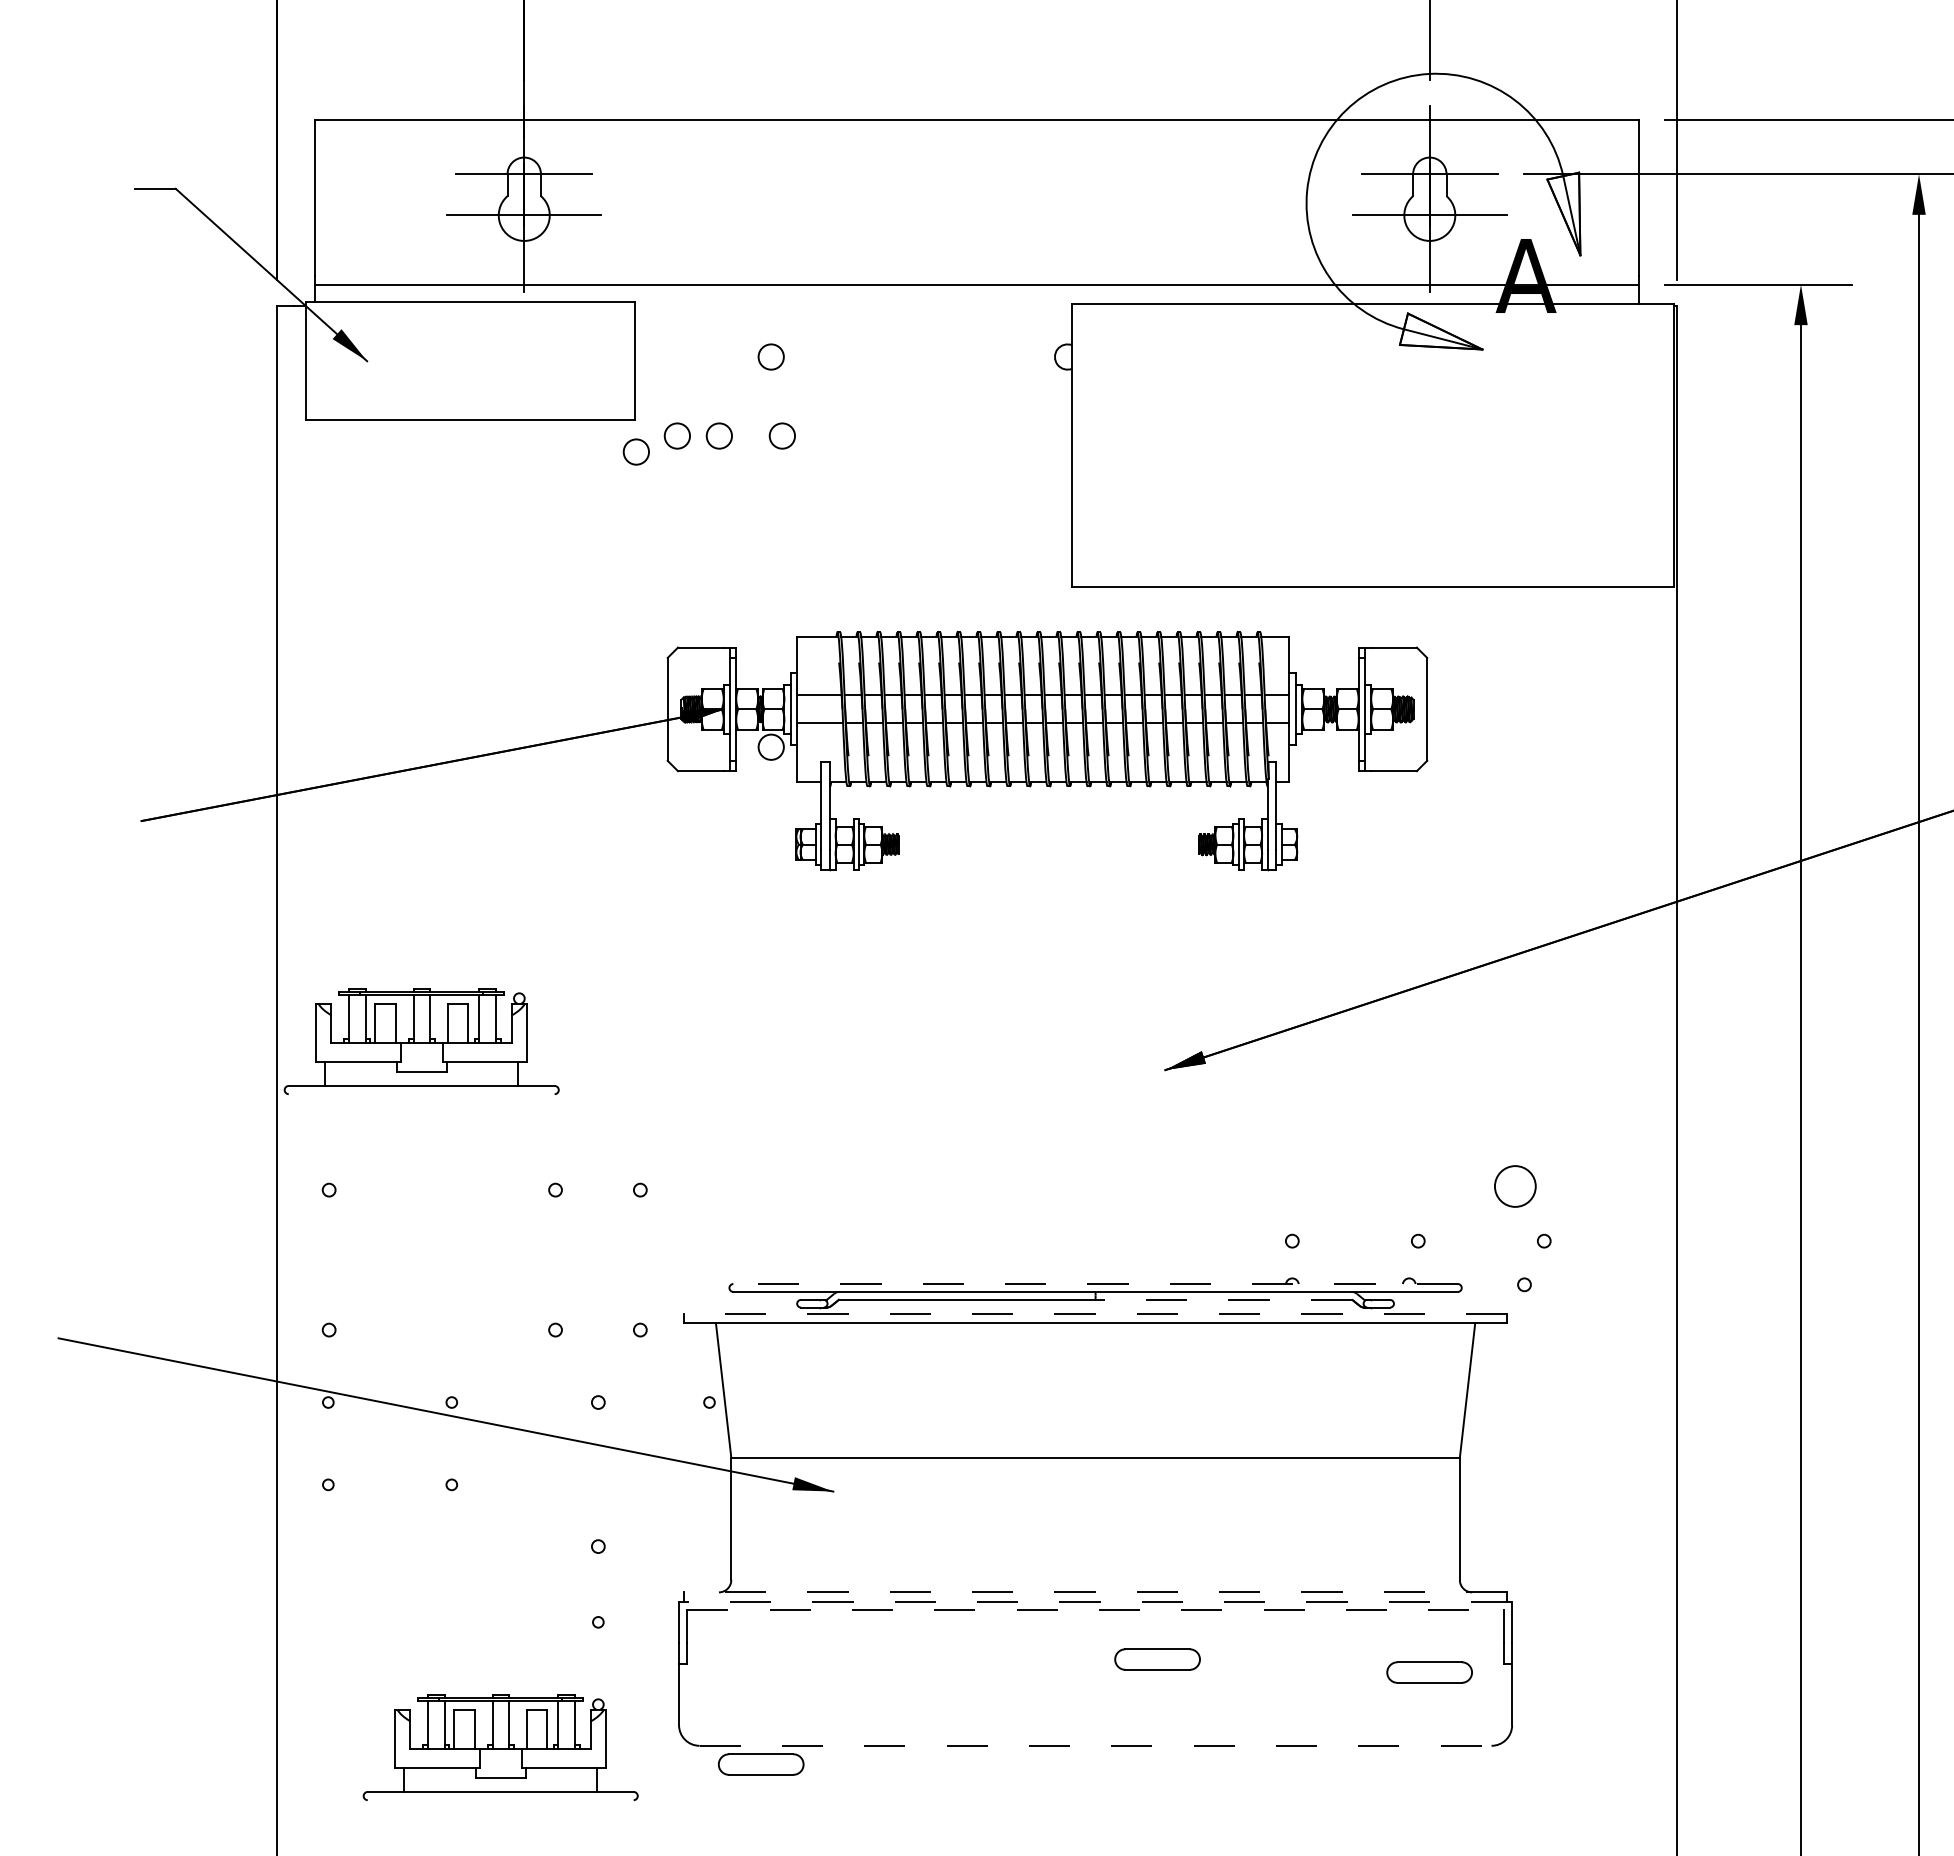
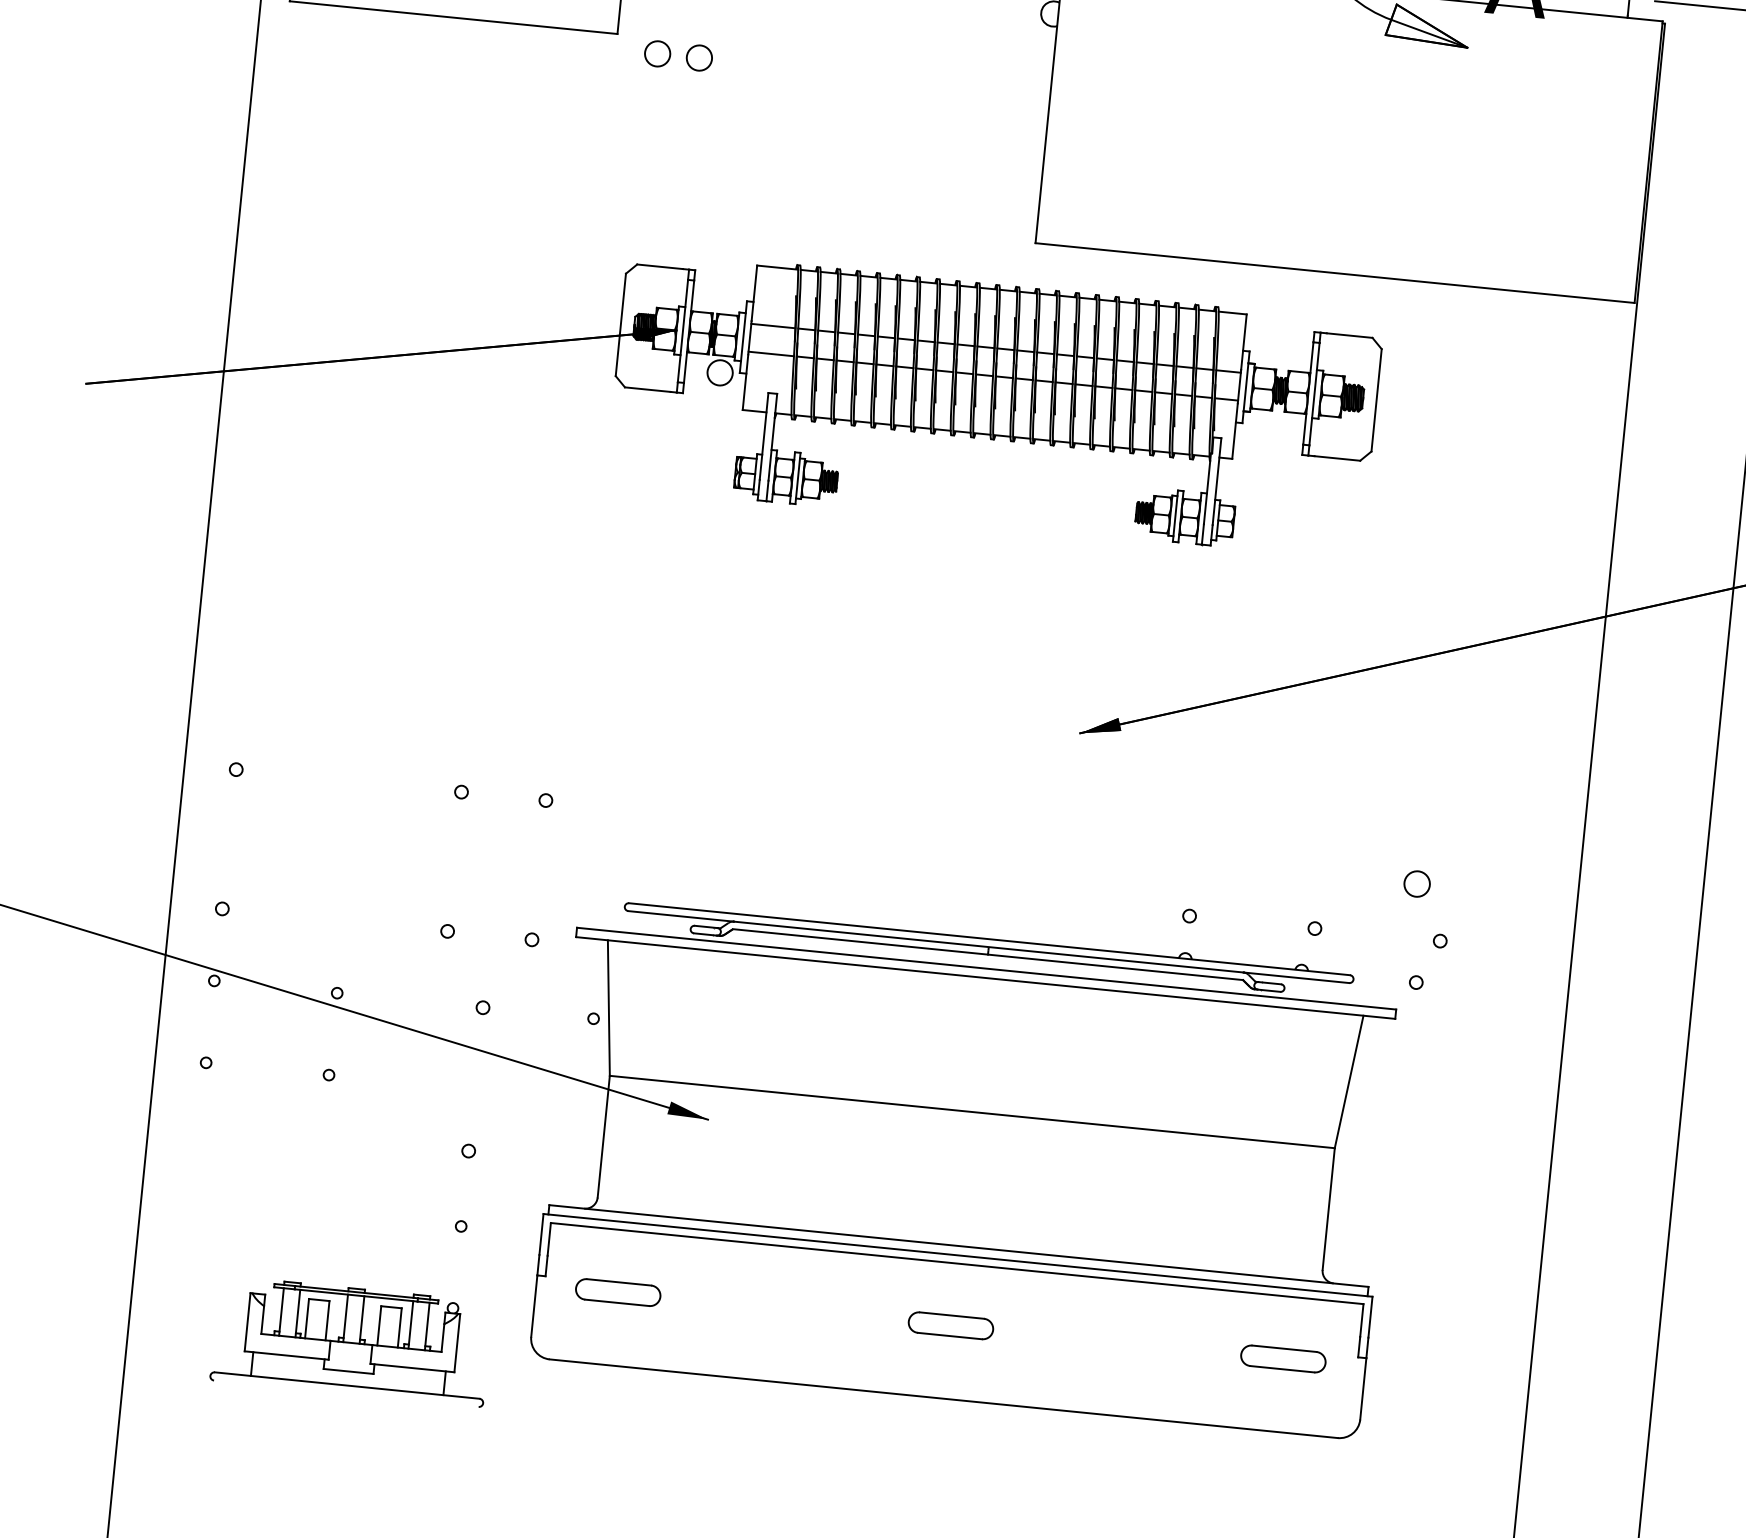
circle: (781, 435) -> (761, 63), removed
circle: (635, 451) -> (614, 65), removed
part: (421, 1041) -> (342, 630), removed
circle: (1515, 1186) -> (1417, 883), size x0.62
line: (1095, 1284) -> (989, 939), dashed -> solid
line: (1223, 1299) -> (1115, 967), dashed -> solid
line: (1095, 1313) -> (986, 968), dashed -> solid
line: (1095, 1592) -> (958, 1246), dashed -> solid
line: (1095, 1601) -> (957, 1255), dashed -> solid
line: (1096, 1609) -> (958, 1263), dashed -> solid
part: (1157, 1659) -> (950, 1325), moved
line: (1095, 1745) -> (943, 1398), dashed -> solid
part: (760, 1764) -> (617, 1292), moved

